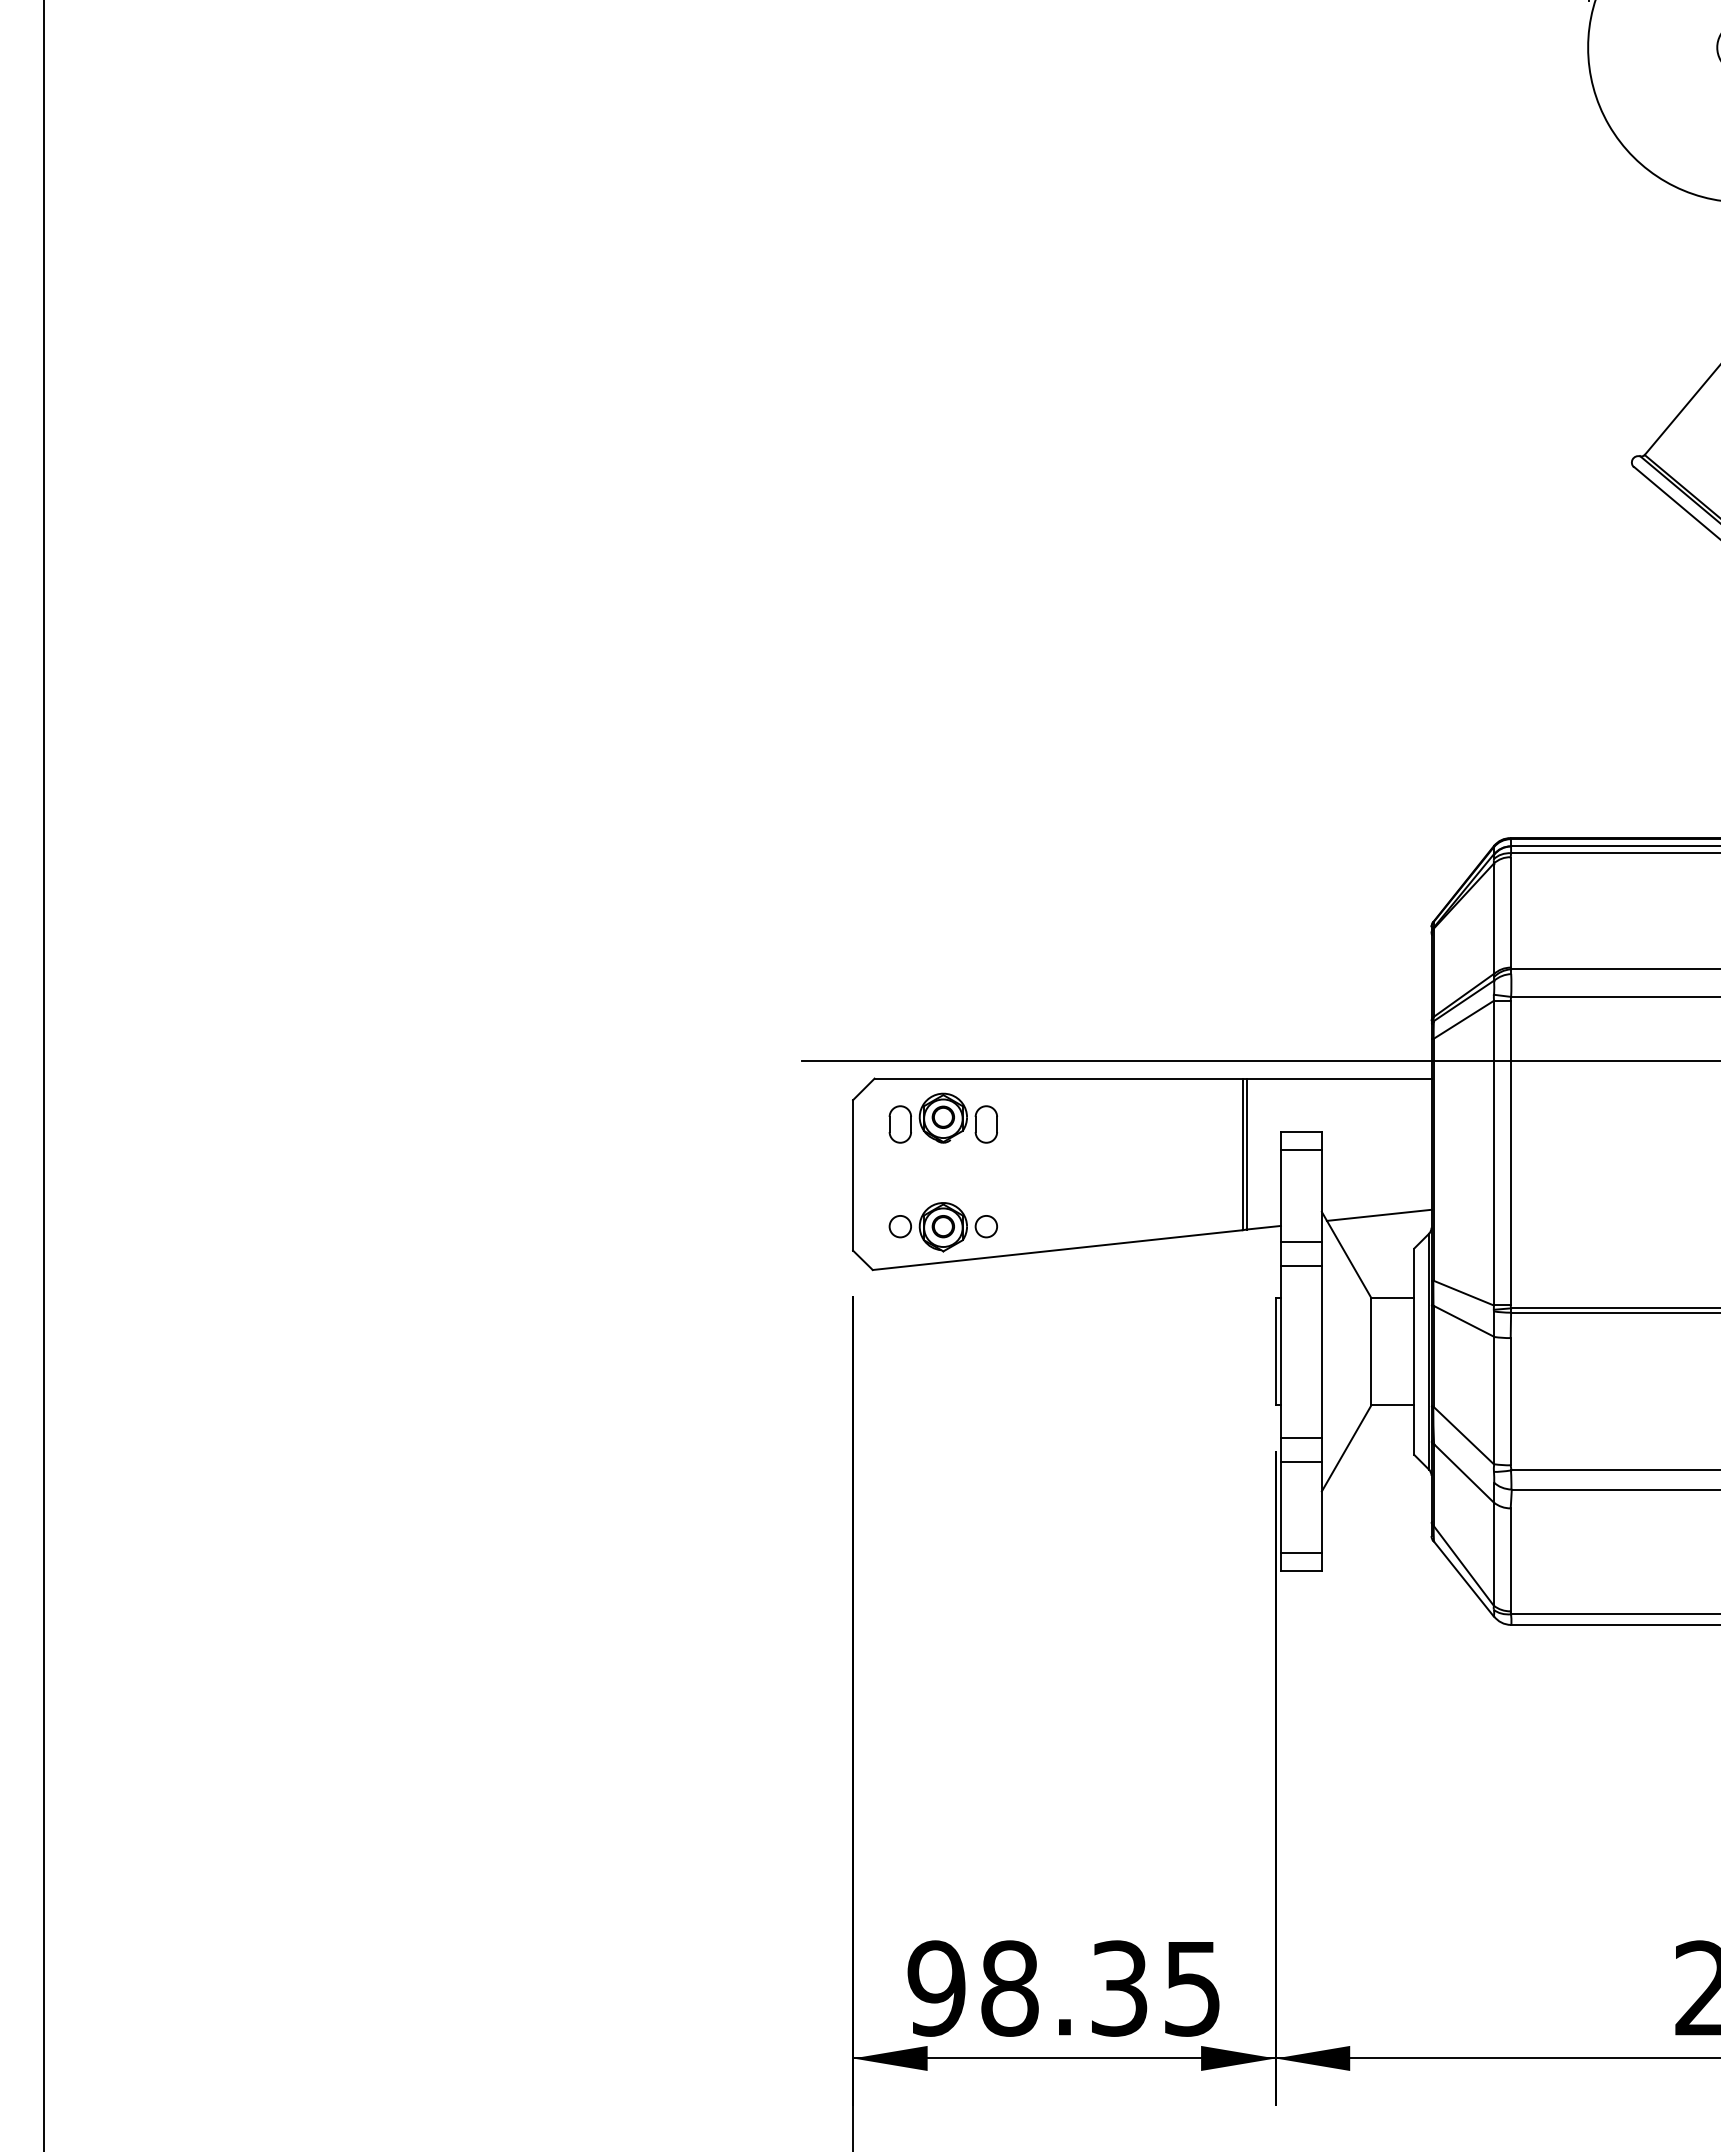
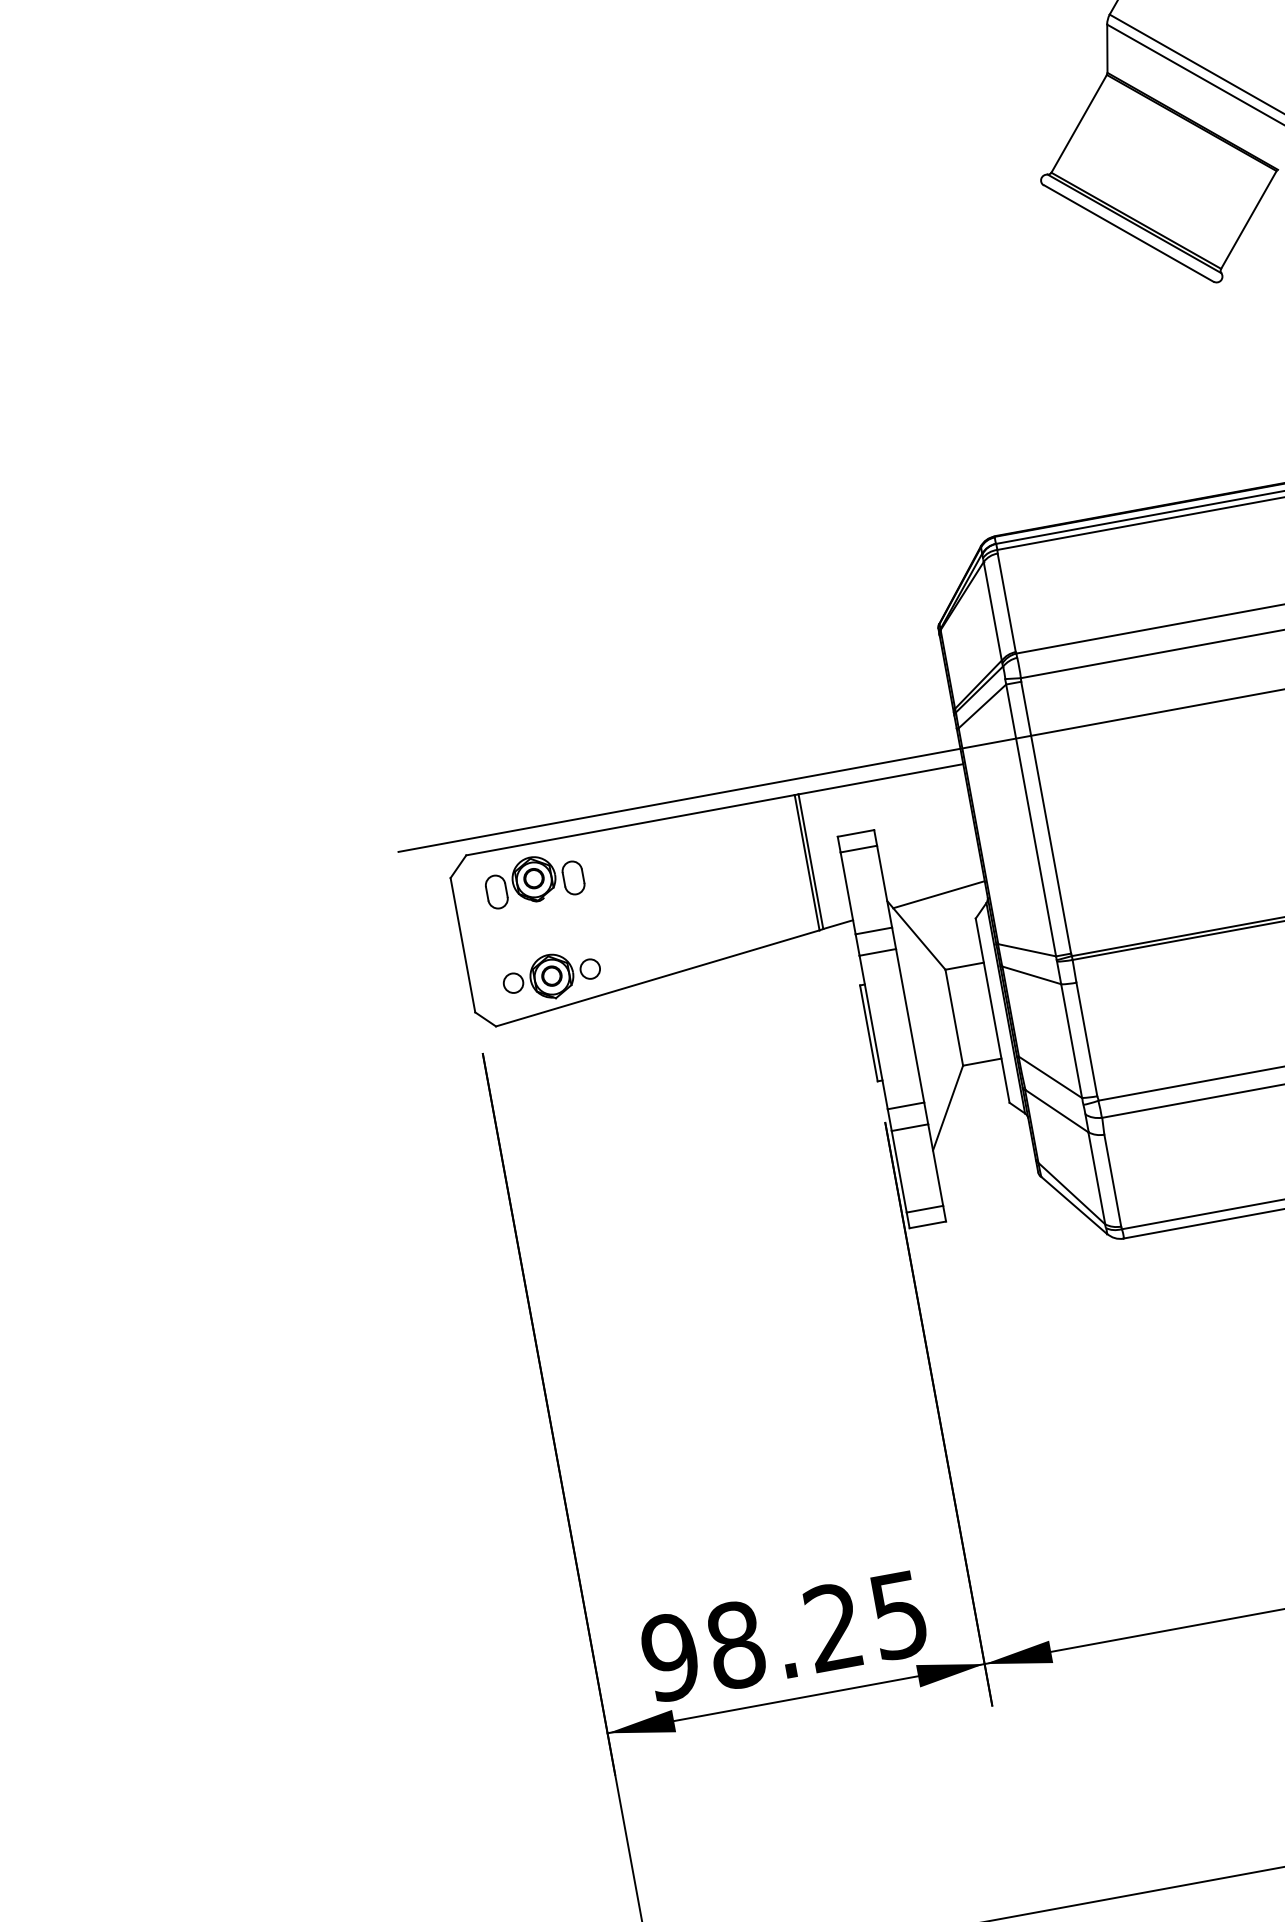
text: (1119, 1988) -> (833, 1627), 98.35 -> 98.25

